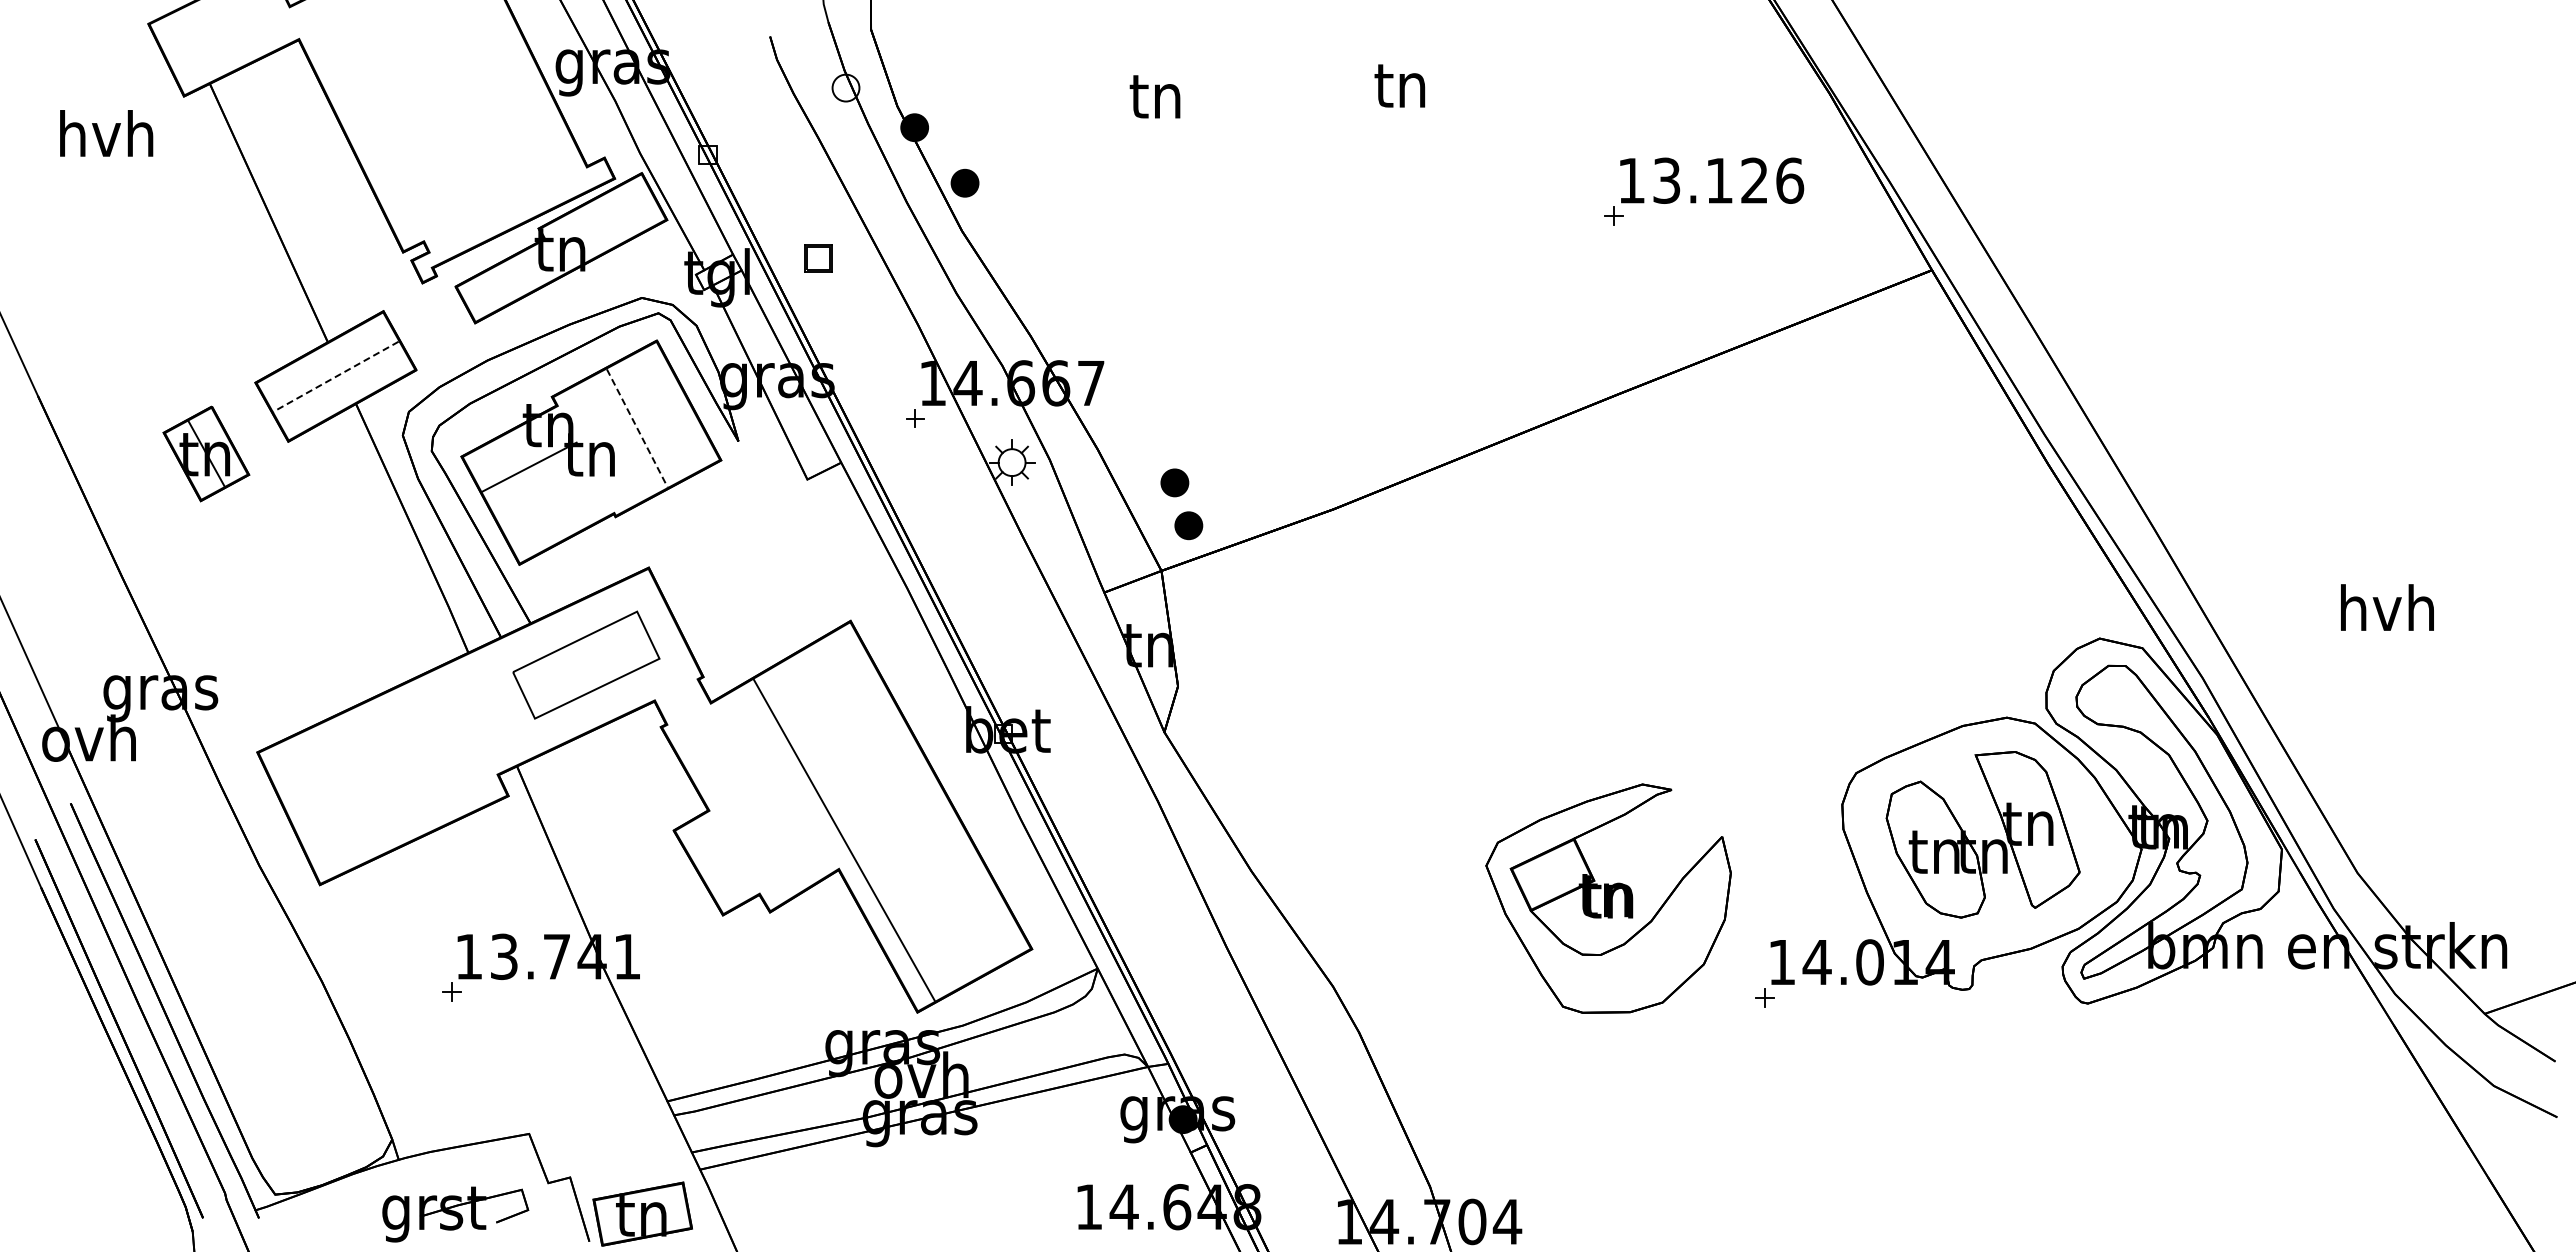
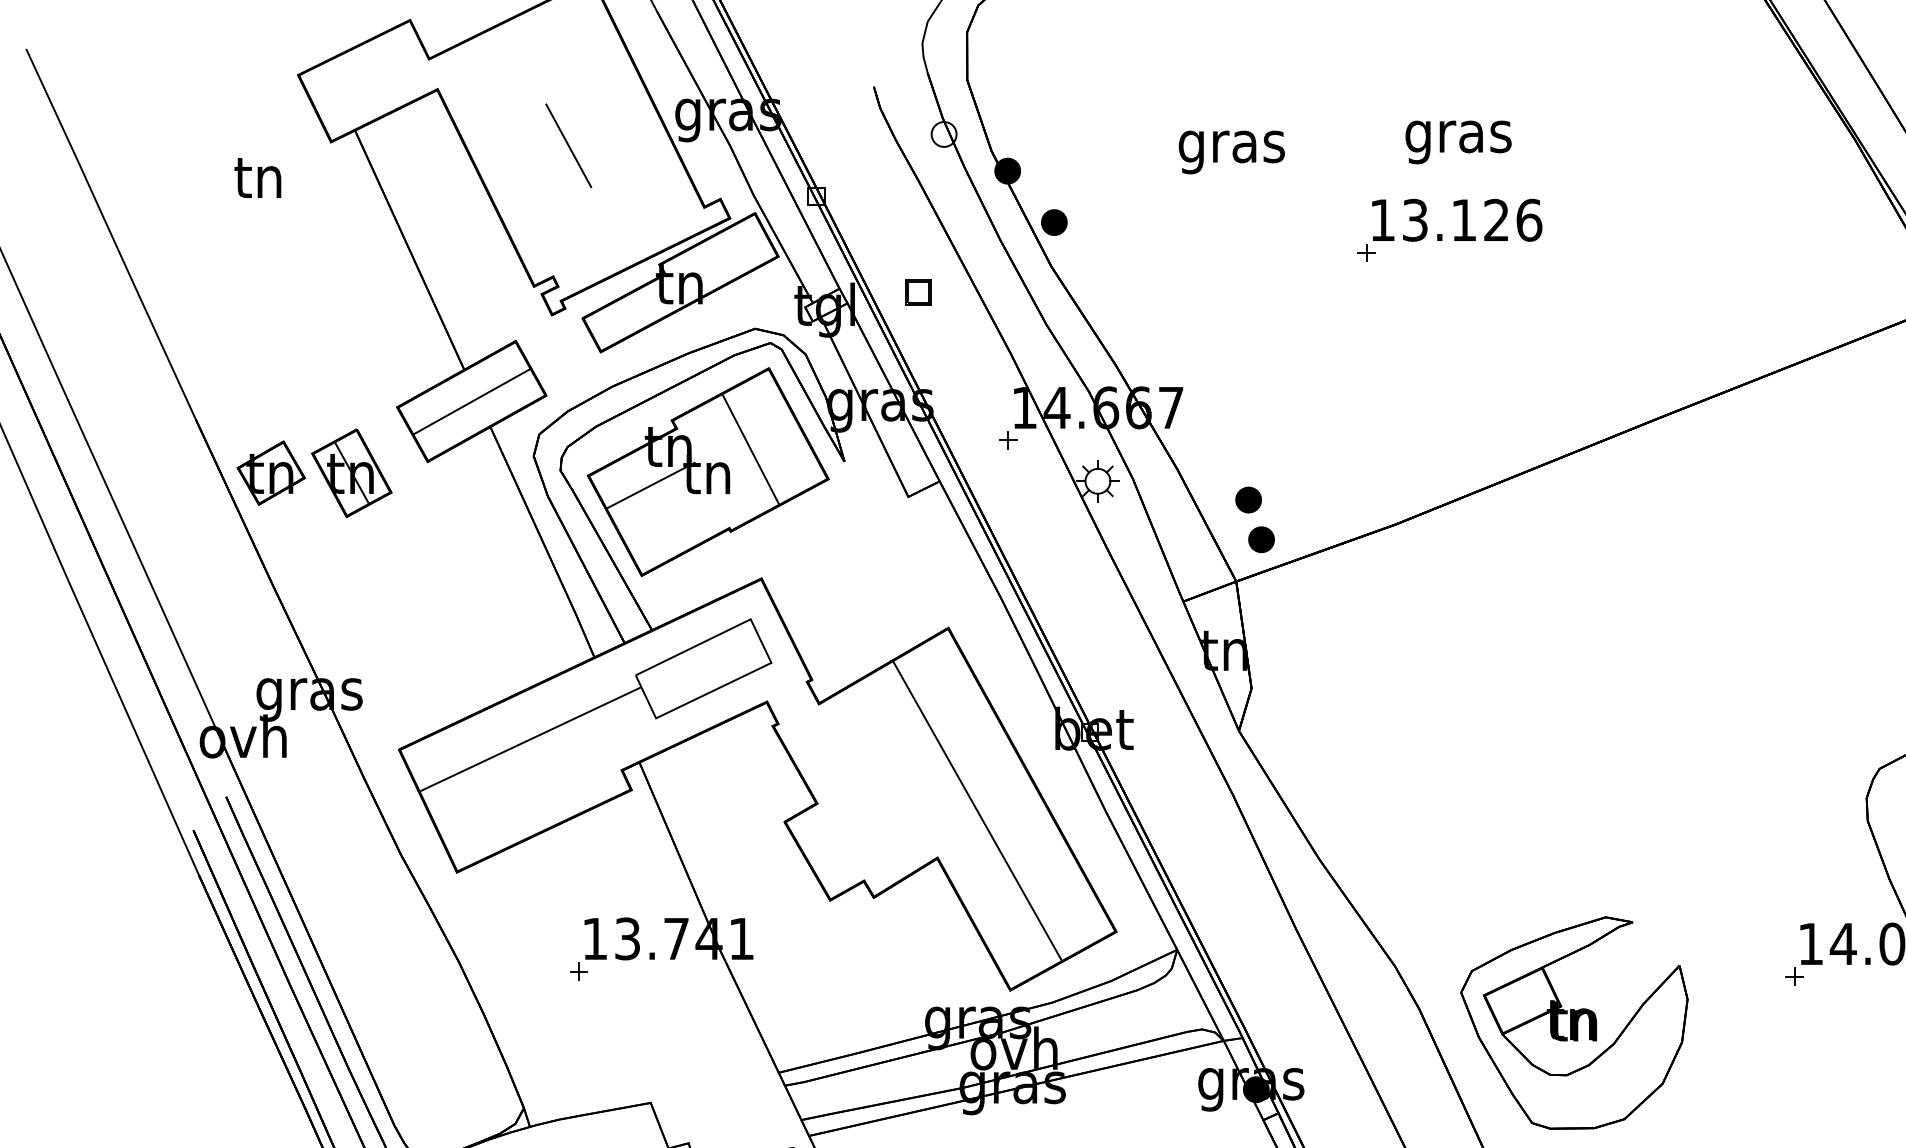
text: (1401, 92) -> (1458, 138), tn -> gras
line: (440, 99) -> (568, 145), added
text: (1156, 103) -> (1231, 148), tn -> gras
text: (106, 133) -> (259, 176), hvh -> tn
part: (1709, 198) -> (1454, 236), moved
line: (336, 376) -> (472, 401), dashed -> solid
line: (637, 428) -> (751, 449), dashed -> solid
part: (119, 453) -> (271, 472), added
line: (398, 741) -> (529, 739), added
line: (843, 839) -> (976, 810), moved
part: (1608, 898) -> (1574, 1022), moved

